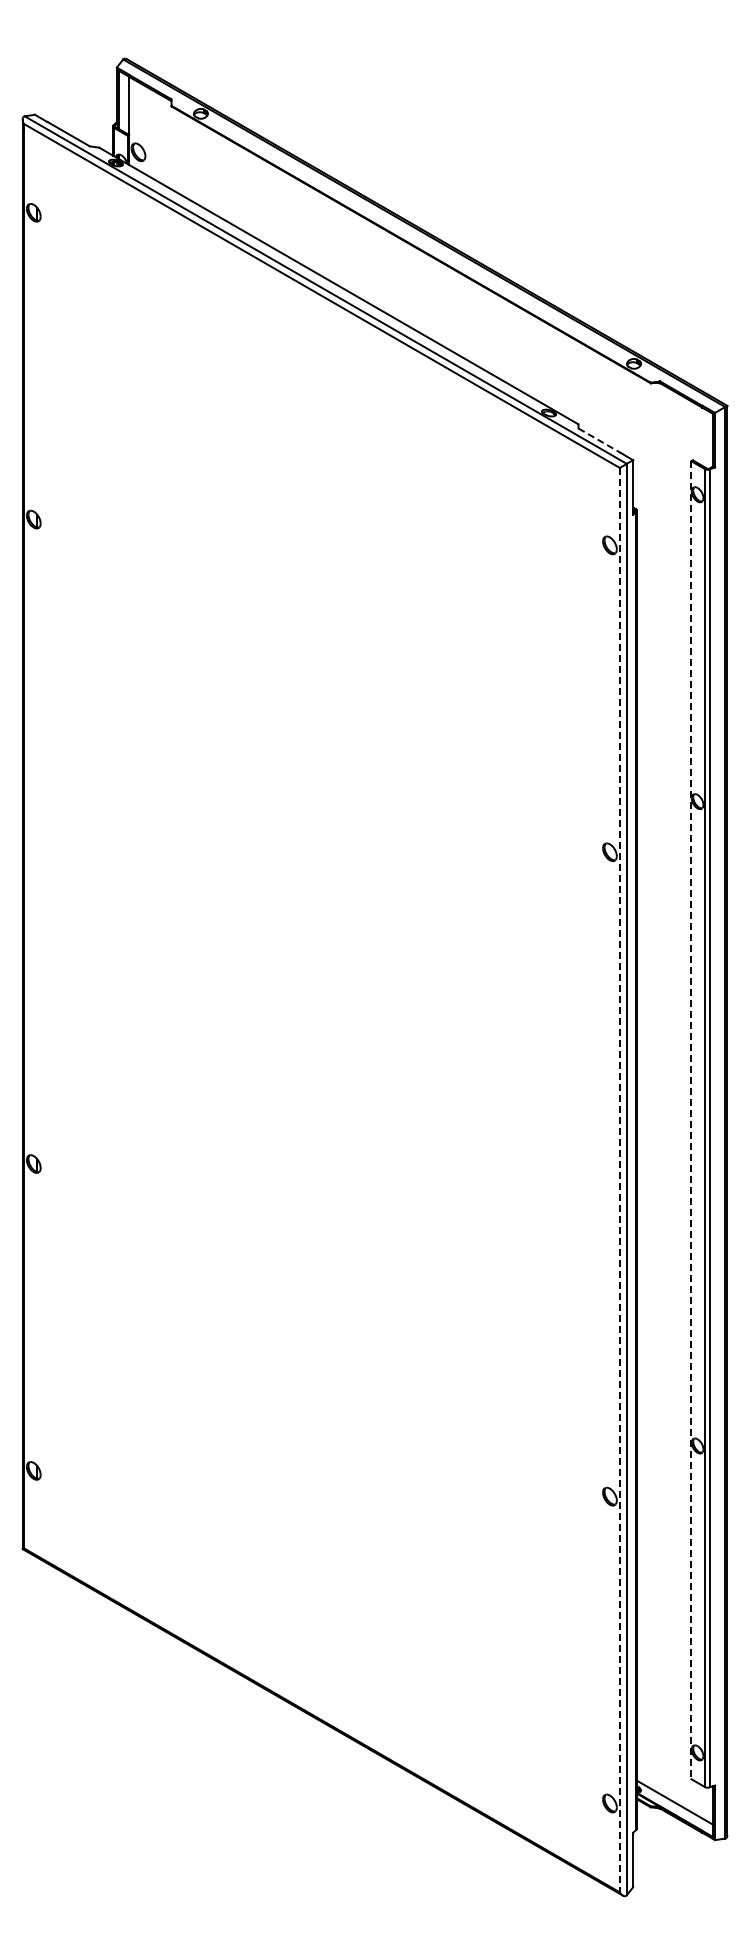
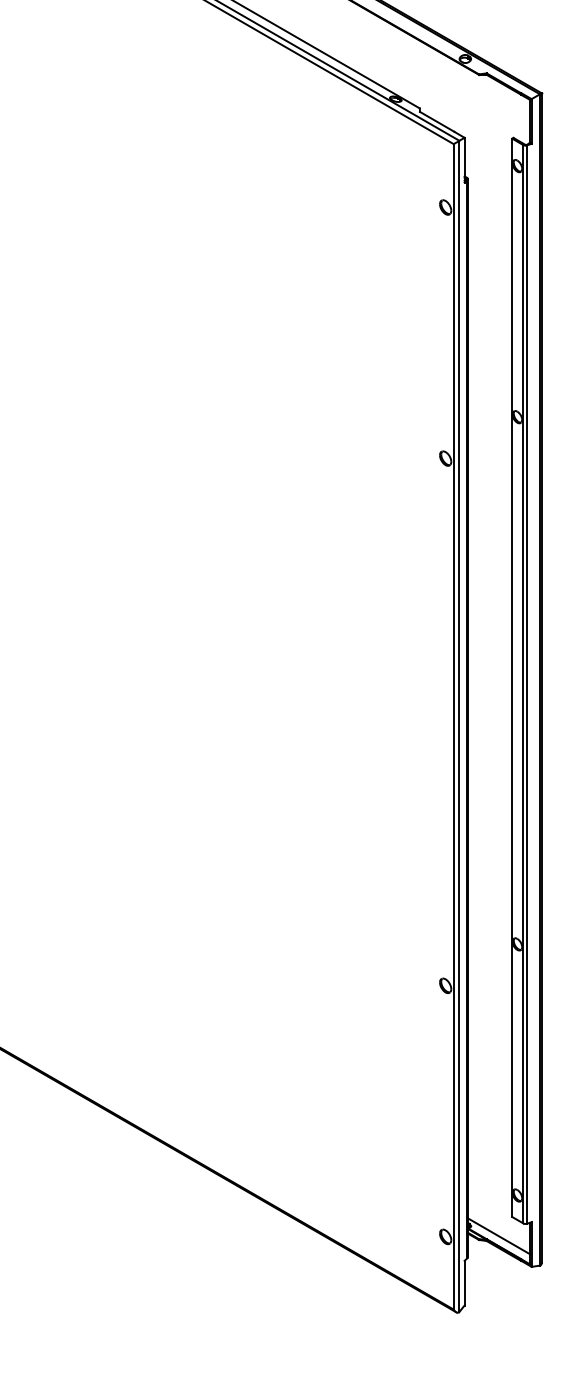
line: (600, 440) -> (437, 121), dashed -> solid
line: (691, 1120) -> (512, 678), dashed -> solid
line: (619, 1180) -> (453, 727), dashed -> solid

